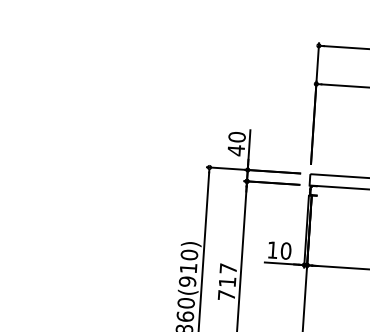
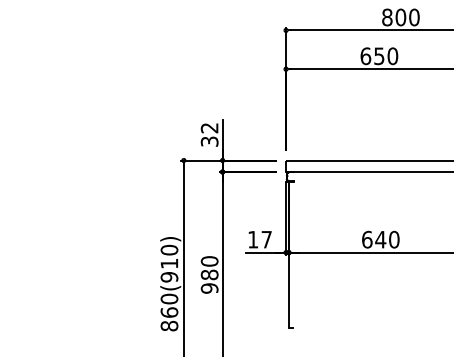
text: (236, 143) -> (209, 134), 40 -> 32
text: (285, 250) -> (266, 239), 10 -> 17
text: (227, 281) -> (209, 274), 717 -> 980

